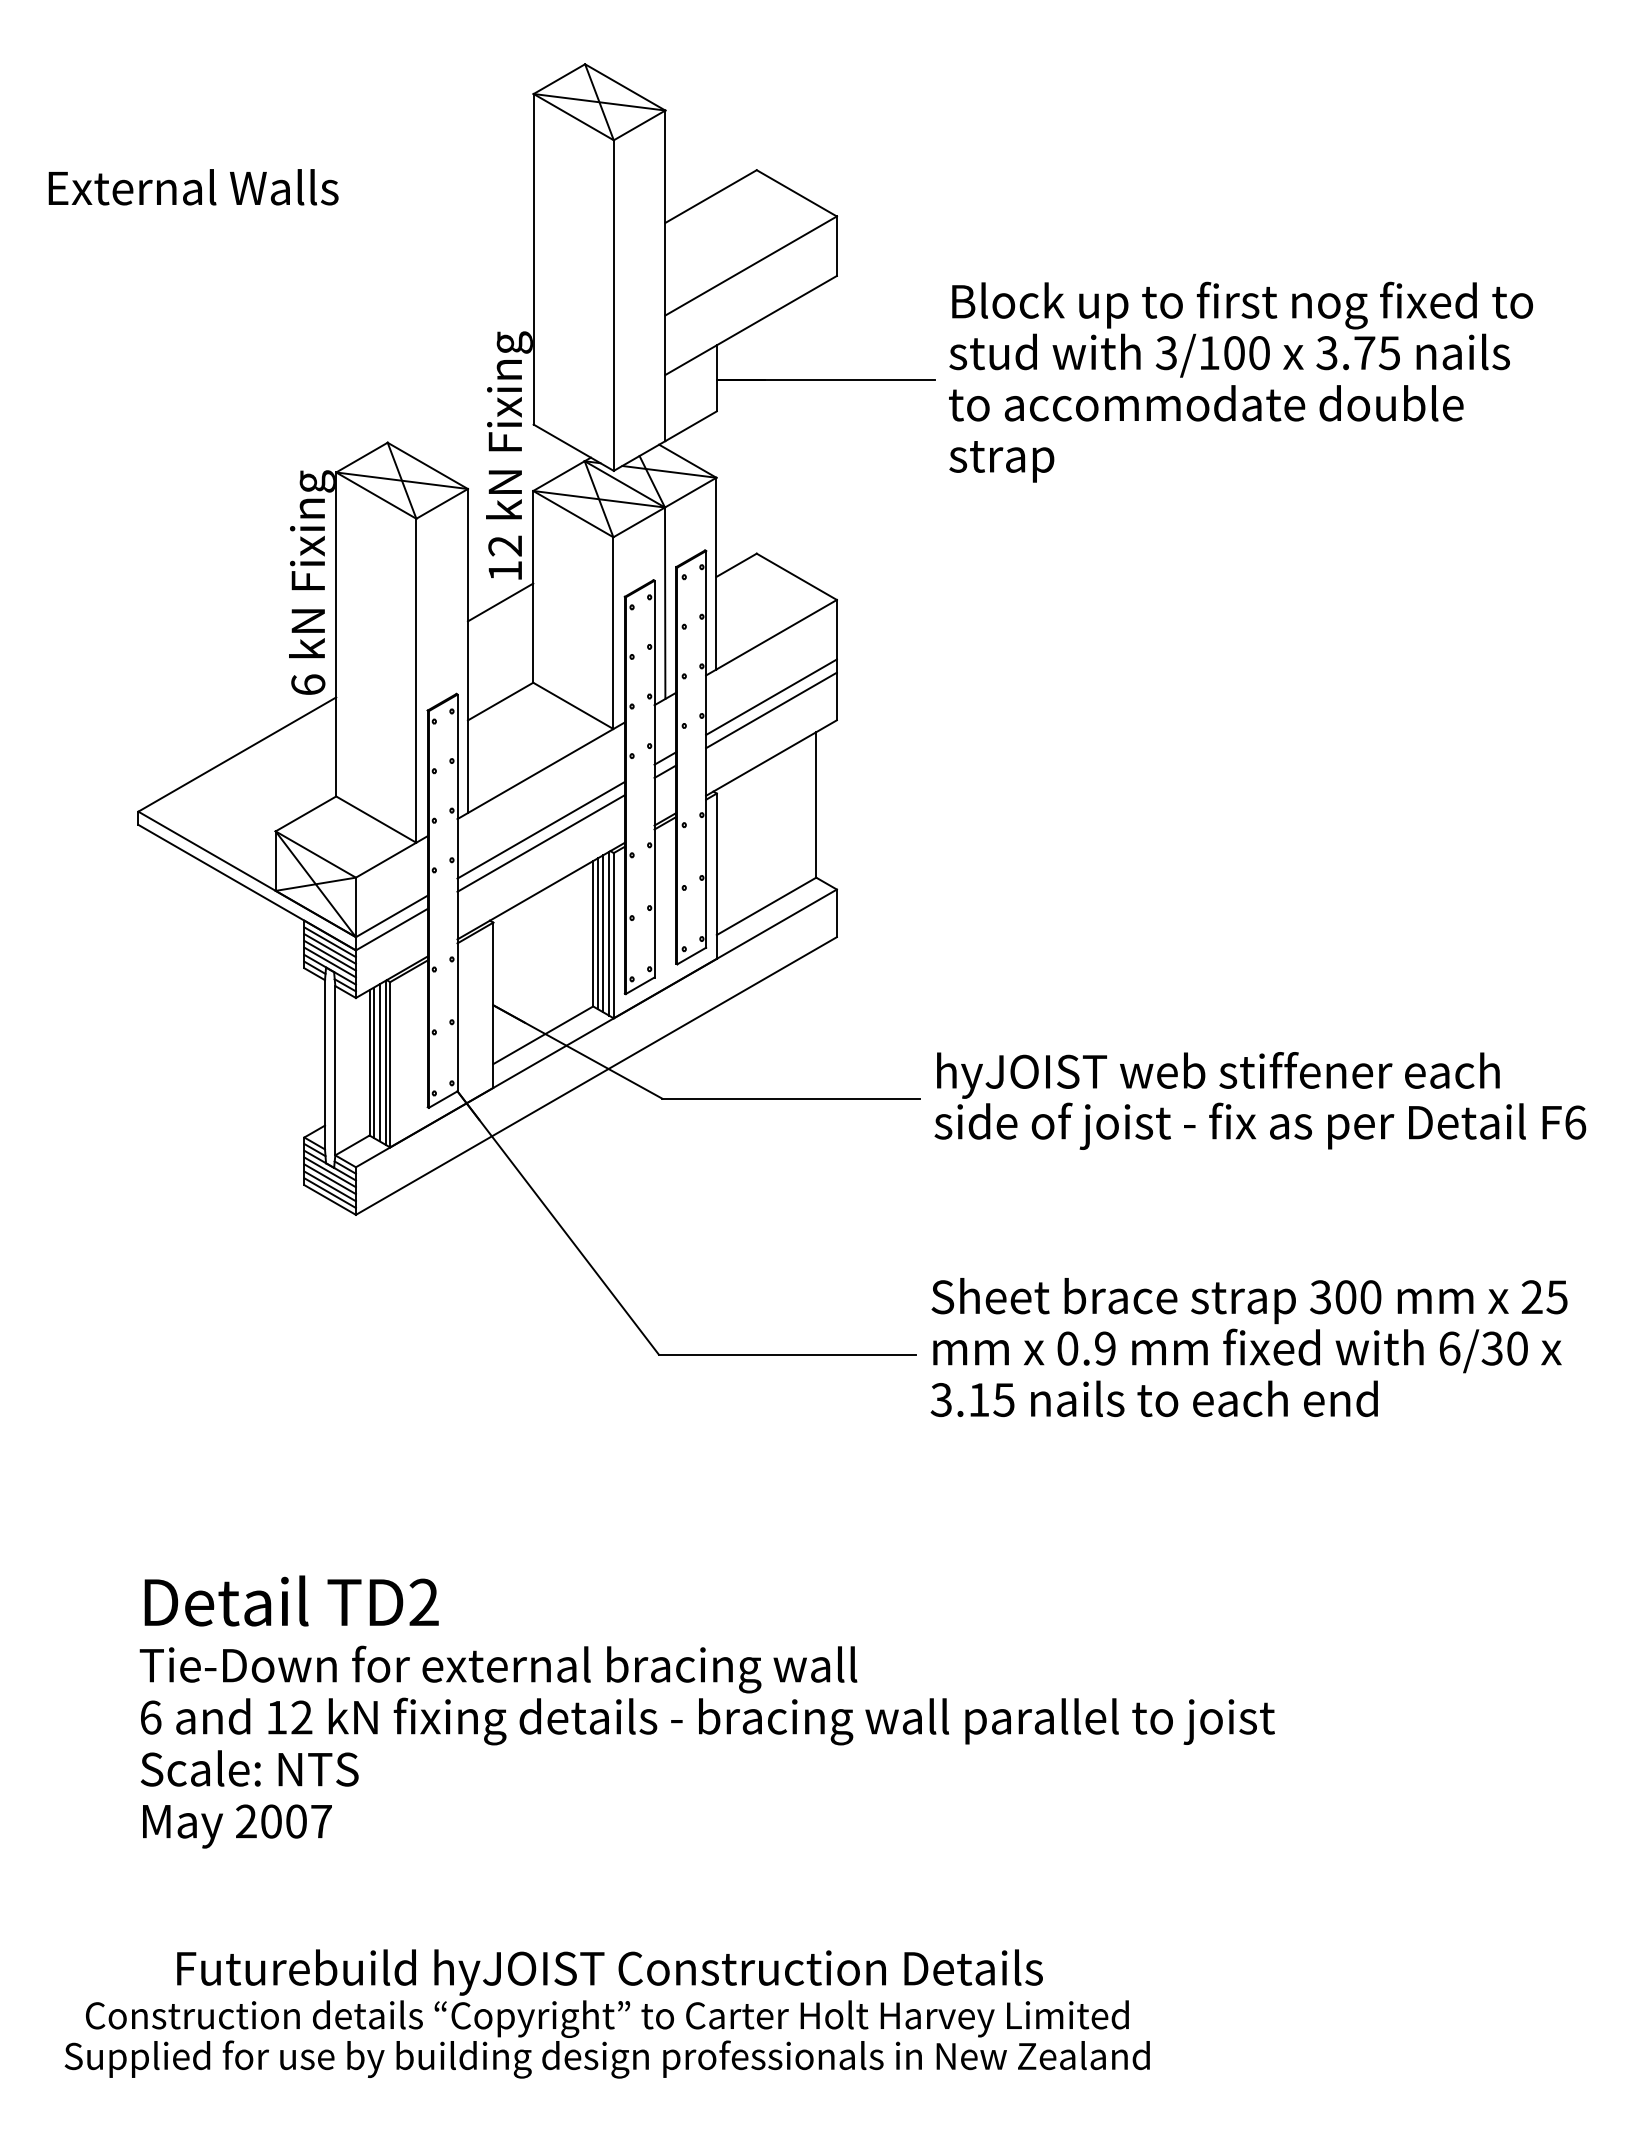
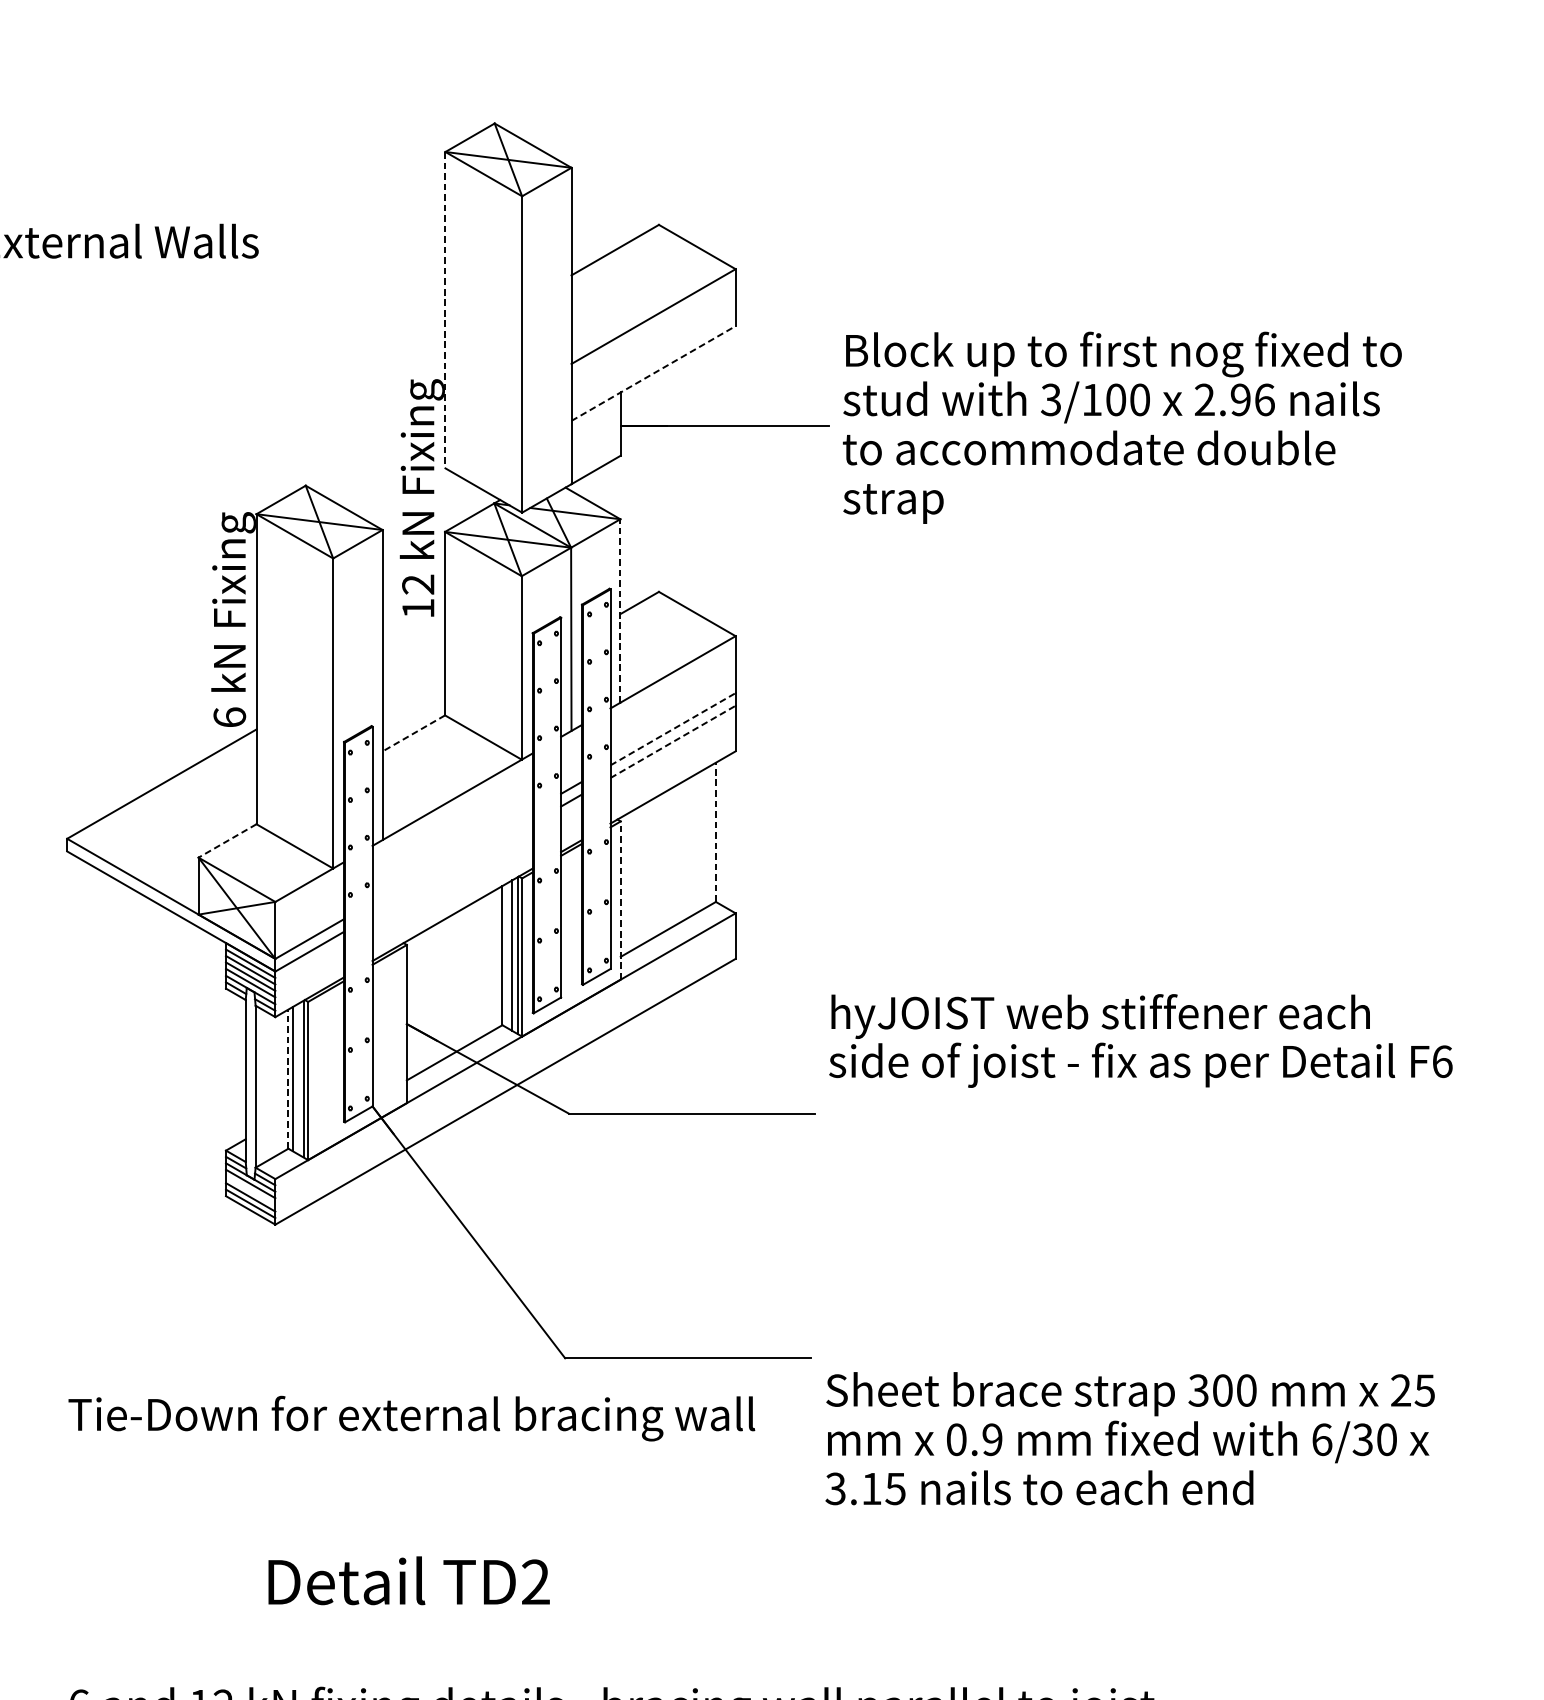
line: (533, 259) -> (445, 310), solid -> dashed
line: (751, 325) -> (653, 373), solid -> dashed
text: (1358, 353) -> (1234, 400), 3.75 -> 2.96
line: (716, 573) -> (620, 610), solid -> dashed
line: (500, 602) -> (413, 638), removed
line: (771, 697) -> (673, 729), solid -> dashed
line: (500, 701) -> (413, 733), solid -> dashed
line: (771, 710) -> (673, 741), solid -> dashed
line: (816, 804) -> (716, 831), solid -> dashed
line: (305, 813) -> (227, 840), solid -> dashed
line: (540, 829) -> (451, 855), removed
line: (540, 843) -> (451, 869), removed
line: (716, 876) -> (620, 900), solid -> dashed
line: (597, 933) -> (506, 955), removed
line: (369, 1062) -> (288, 1078), solid -> dashed
line: (379, 1062) -> (297, 1078), removed
text: (1260, 1100) -> (1141, 1040), moved
line: (329, 1179) -> (250, 1190), removed
text: (1248, 1347) -> (1129, 1438), moved
text: (291, 1600) -> (408, 1580), moved
text: (498, 1669) -> (411, 1418), moved

